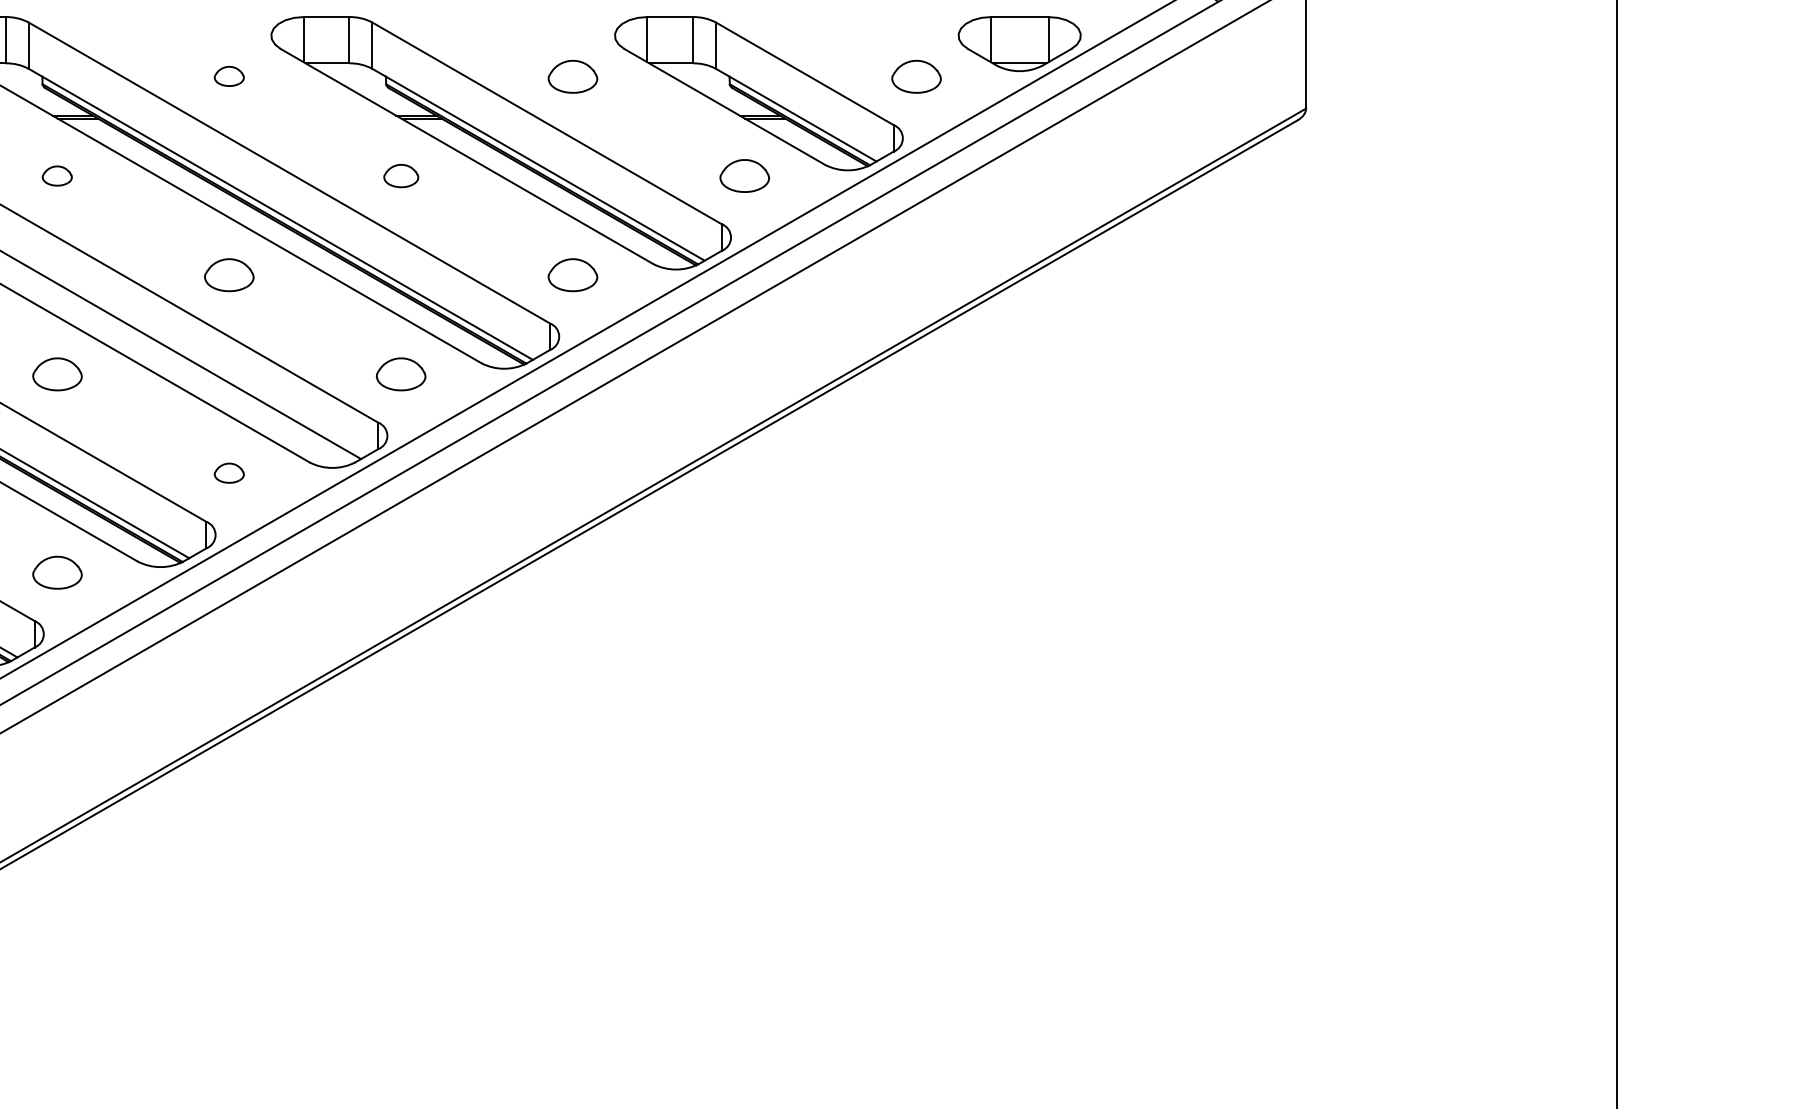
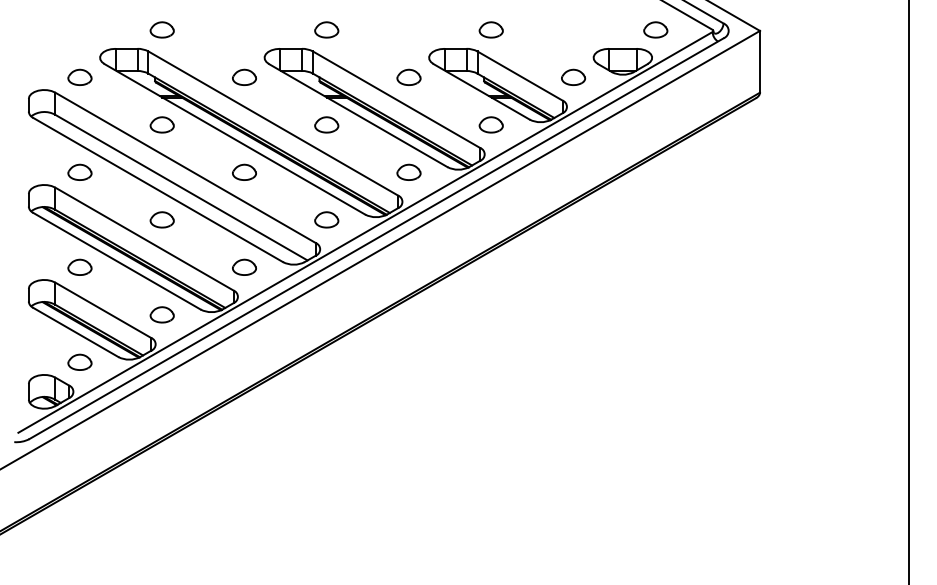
part: (229, 74) -> (244, 76), size x1.67
part: (55, 175) -> (161, 124), size x1.67
part: (400, 175) -> (326, 124), size x1.43
part: (229, 471) -> (244, 266), size x1.67

